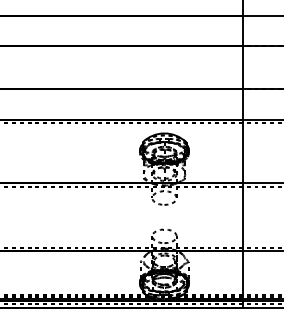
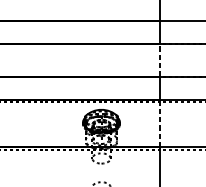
line: (242, 67) -> (160, 60), solid -> dashed
line: (242, 151) -> (160, 123), solid -> dashed

